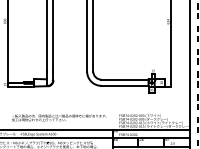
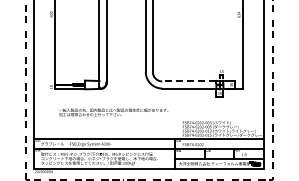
line: (124, 79) -> (188, 81), solid -> dashed
text: (59, 118) -> (113, 112), moved

